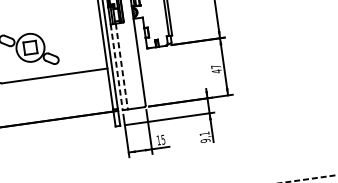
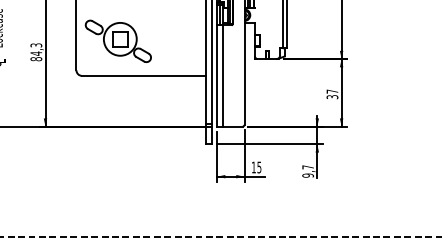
line: (117, 66) -> (217, 75), dashed -> solid
line: (122, 66) -> (223, 75), dashed -> solid
text: (216, 71) -> (332, 97), 47 -> 37
text: (204, 134) -> (307, 167), 9,1 -> 9,7

